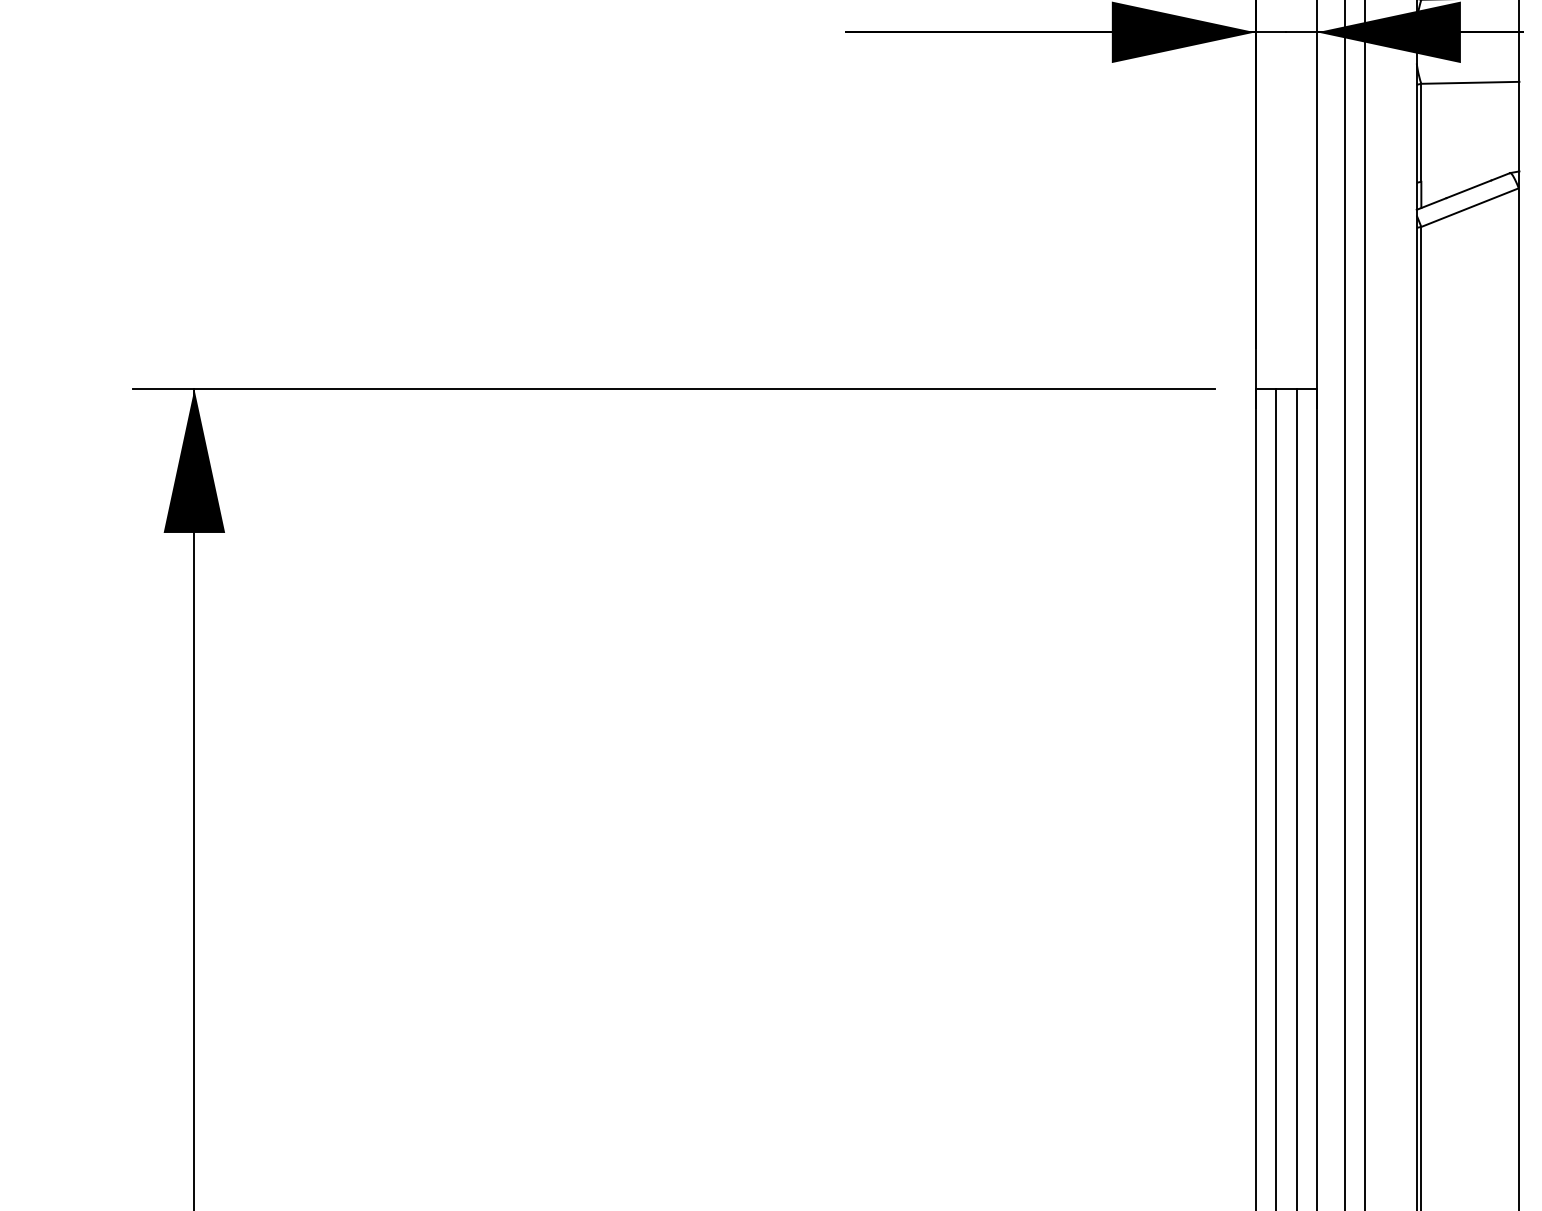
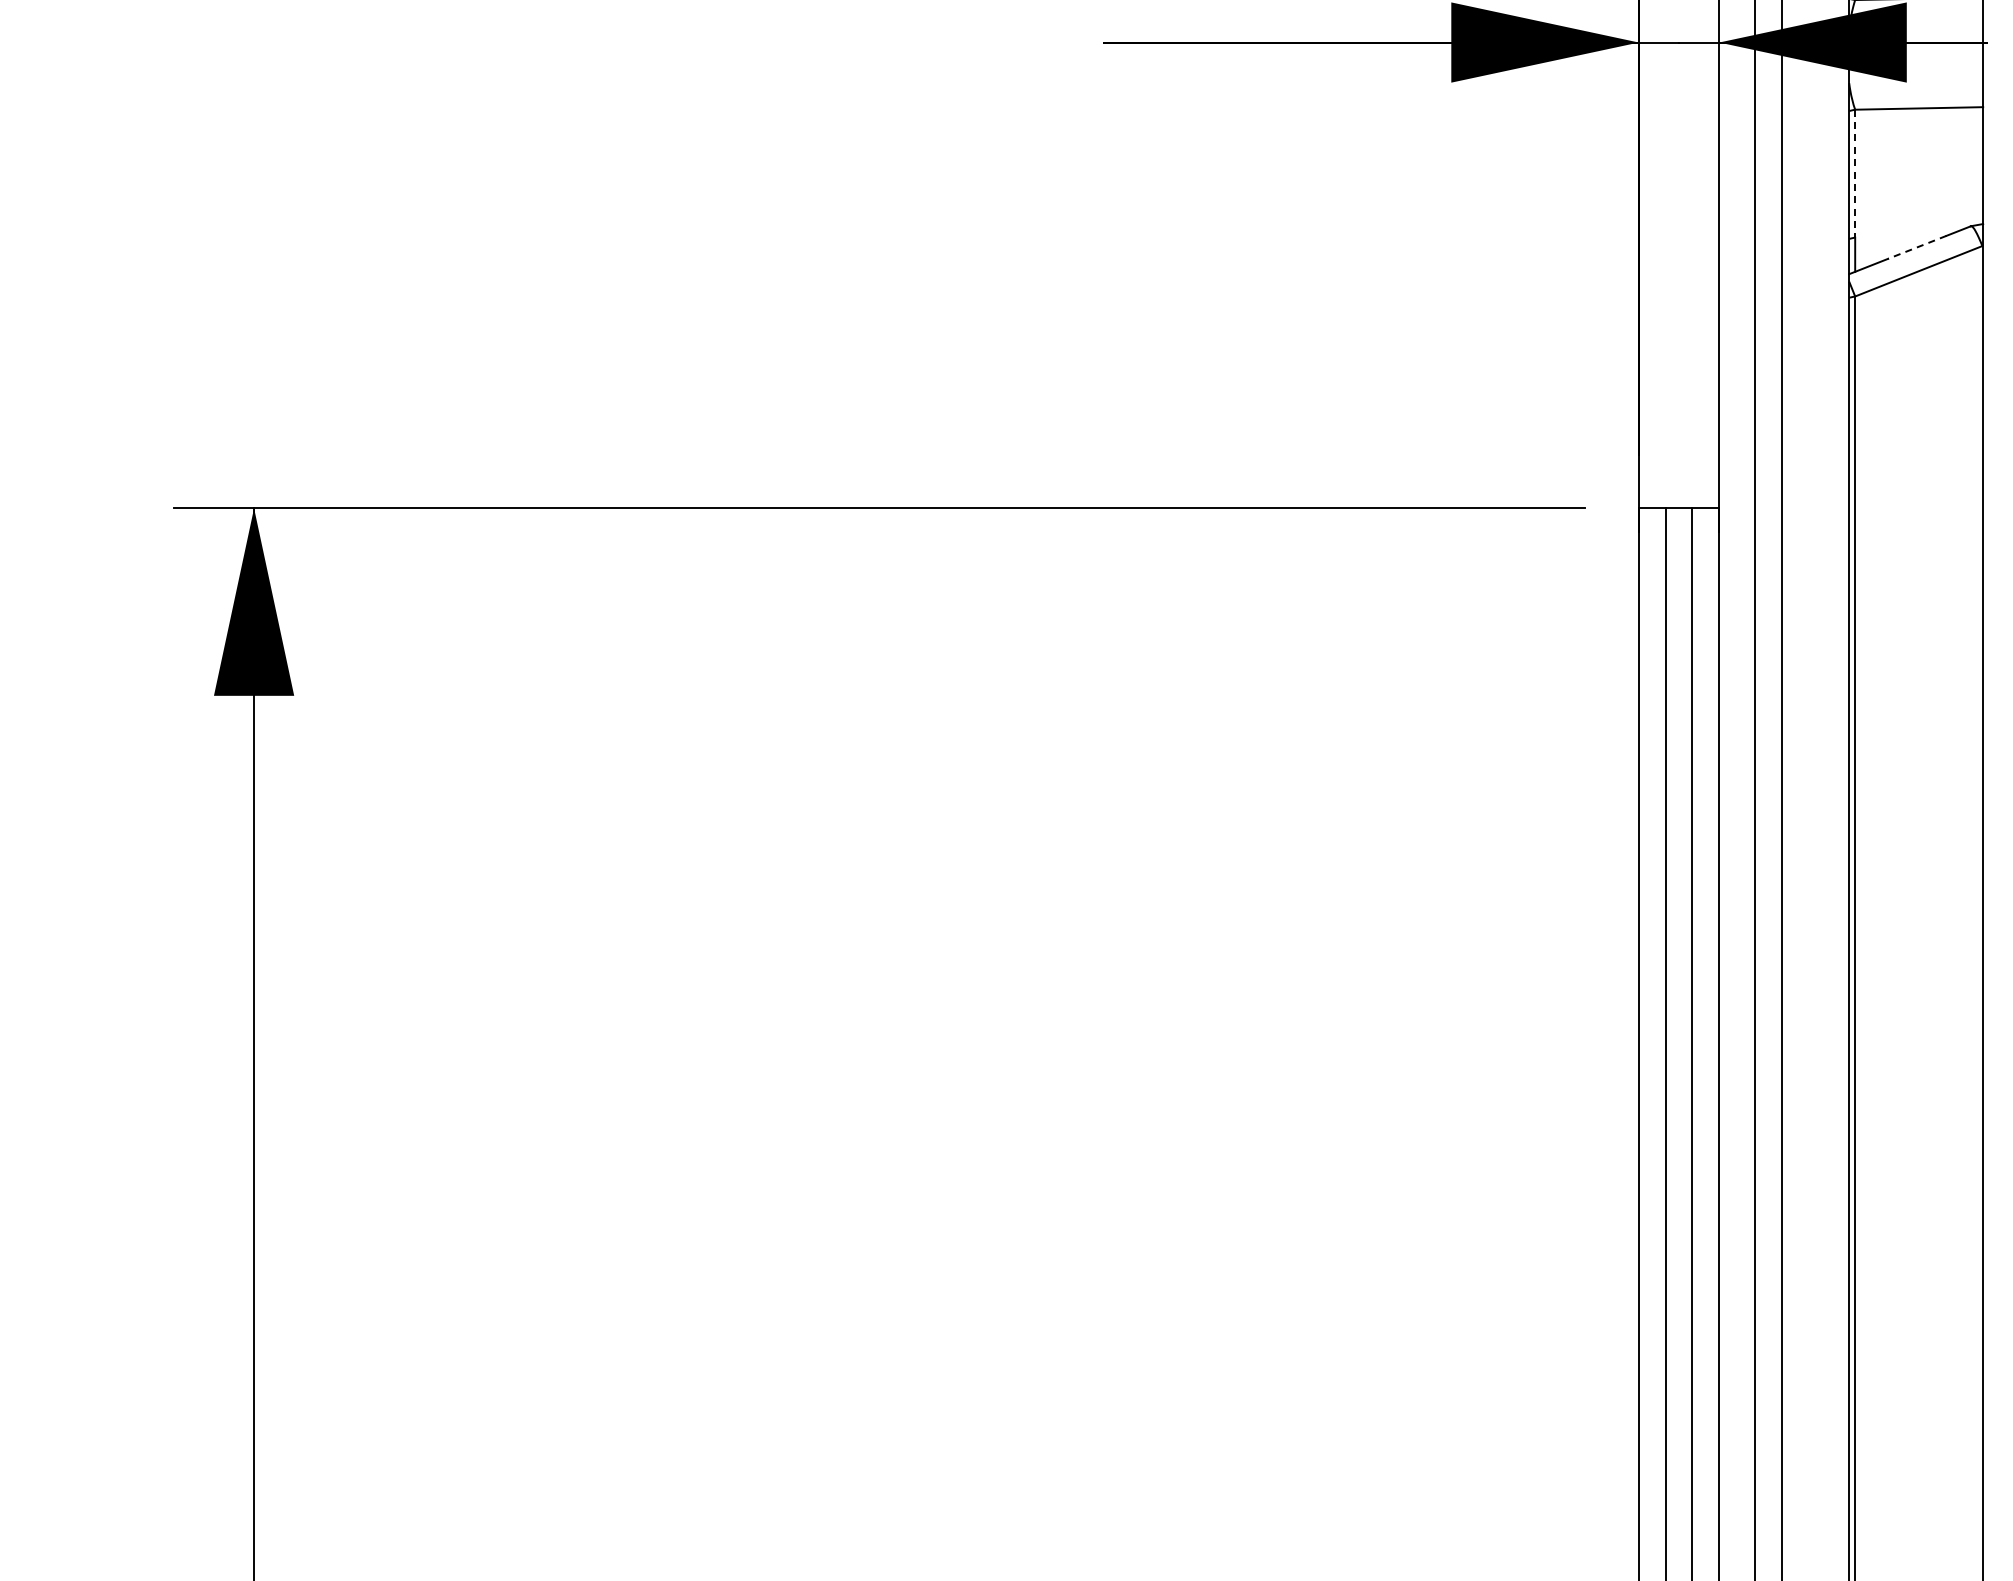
line: (1421, 132) -> (1855, 173), solid -> dashed
line: (1468, 189) -> (1916, 247), solid -> dashed

